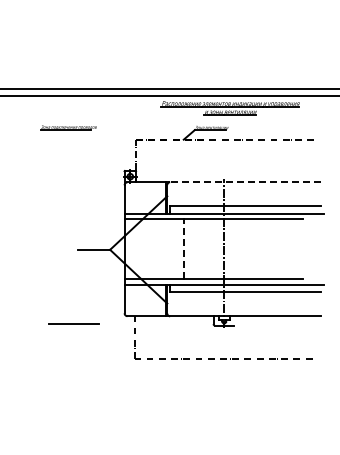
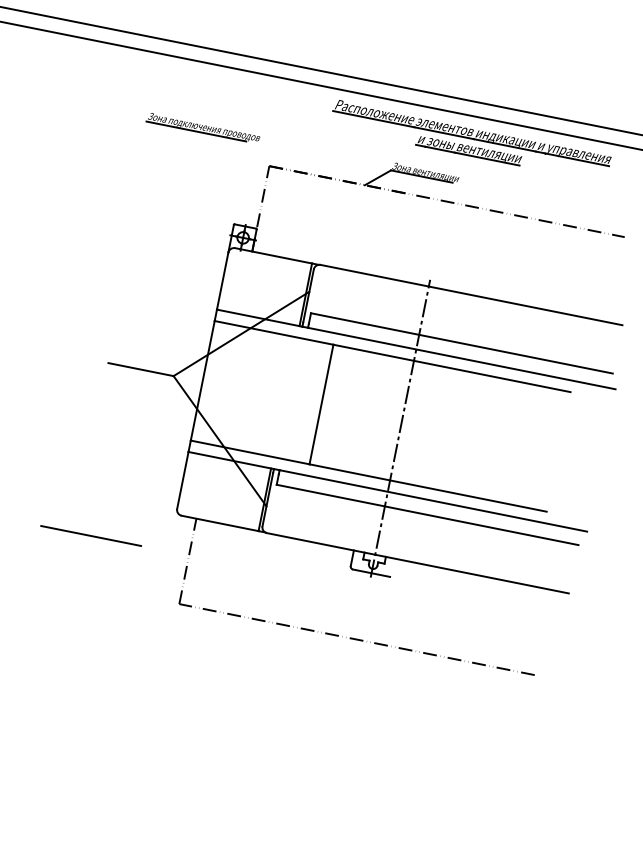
part: (68, 127) -> (203, 127), moved
line: (245, 182) -> (471, 295), dashed -> solid
line: (183, 249) -> (320, 404), dashed -> solid
line: (73, 323) -> (90, 535), moved

